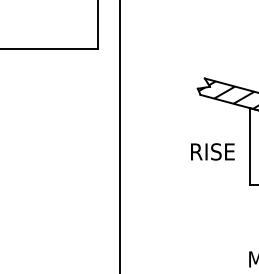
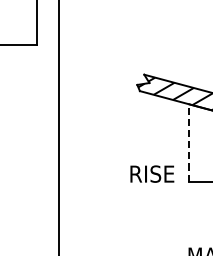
line: (249, 146) -> (188, 142), solid -> dashed
text: (212, 151) -> (151, 173), moved

